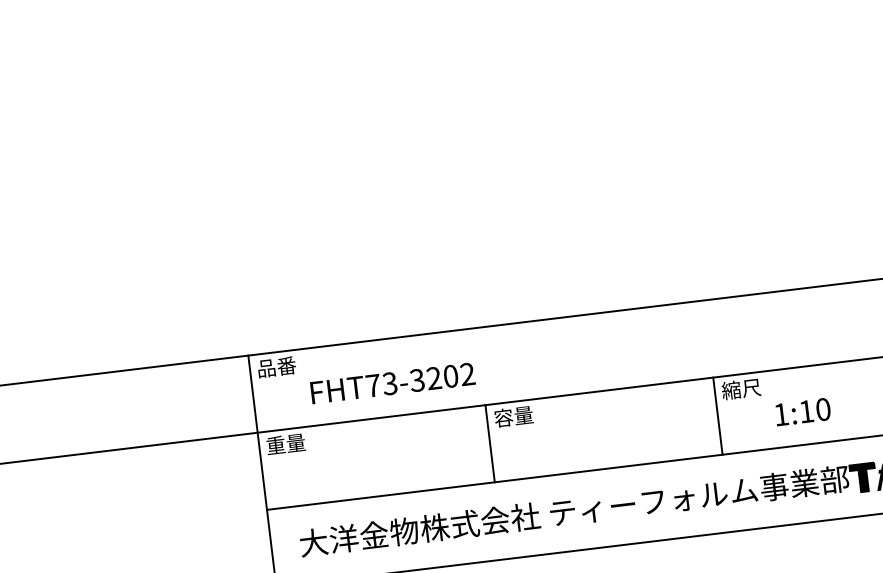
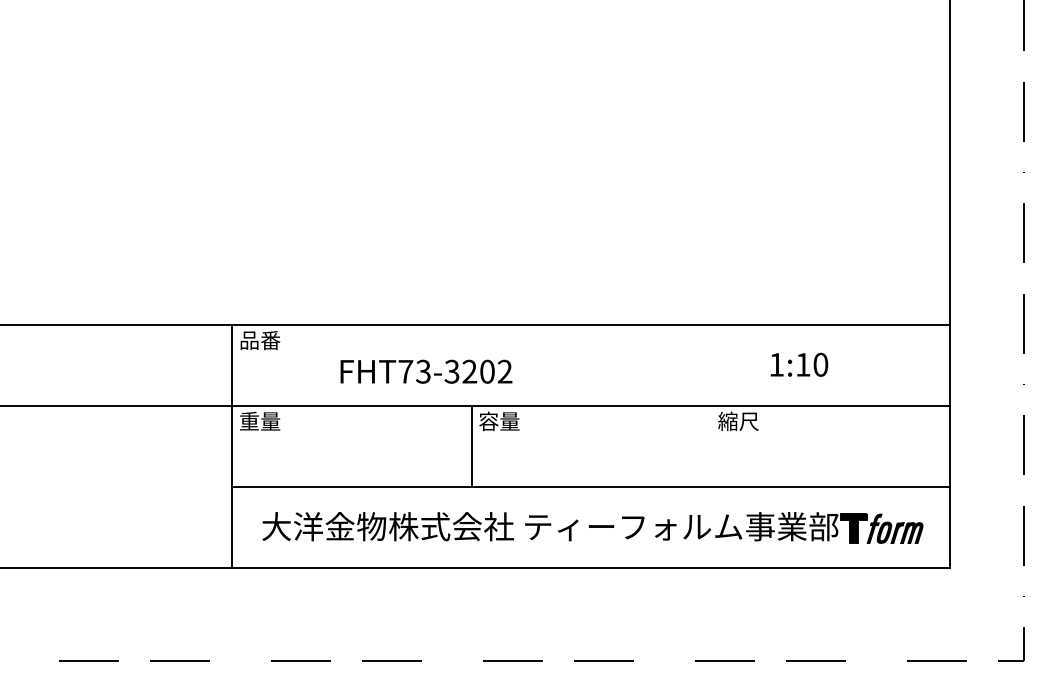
text: (392, 383) -> (426, 371), moved
text: (803, 411) -> (799, 364), moved
line: (717, 415) -> (710, 445), removed

